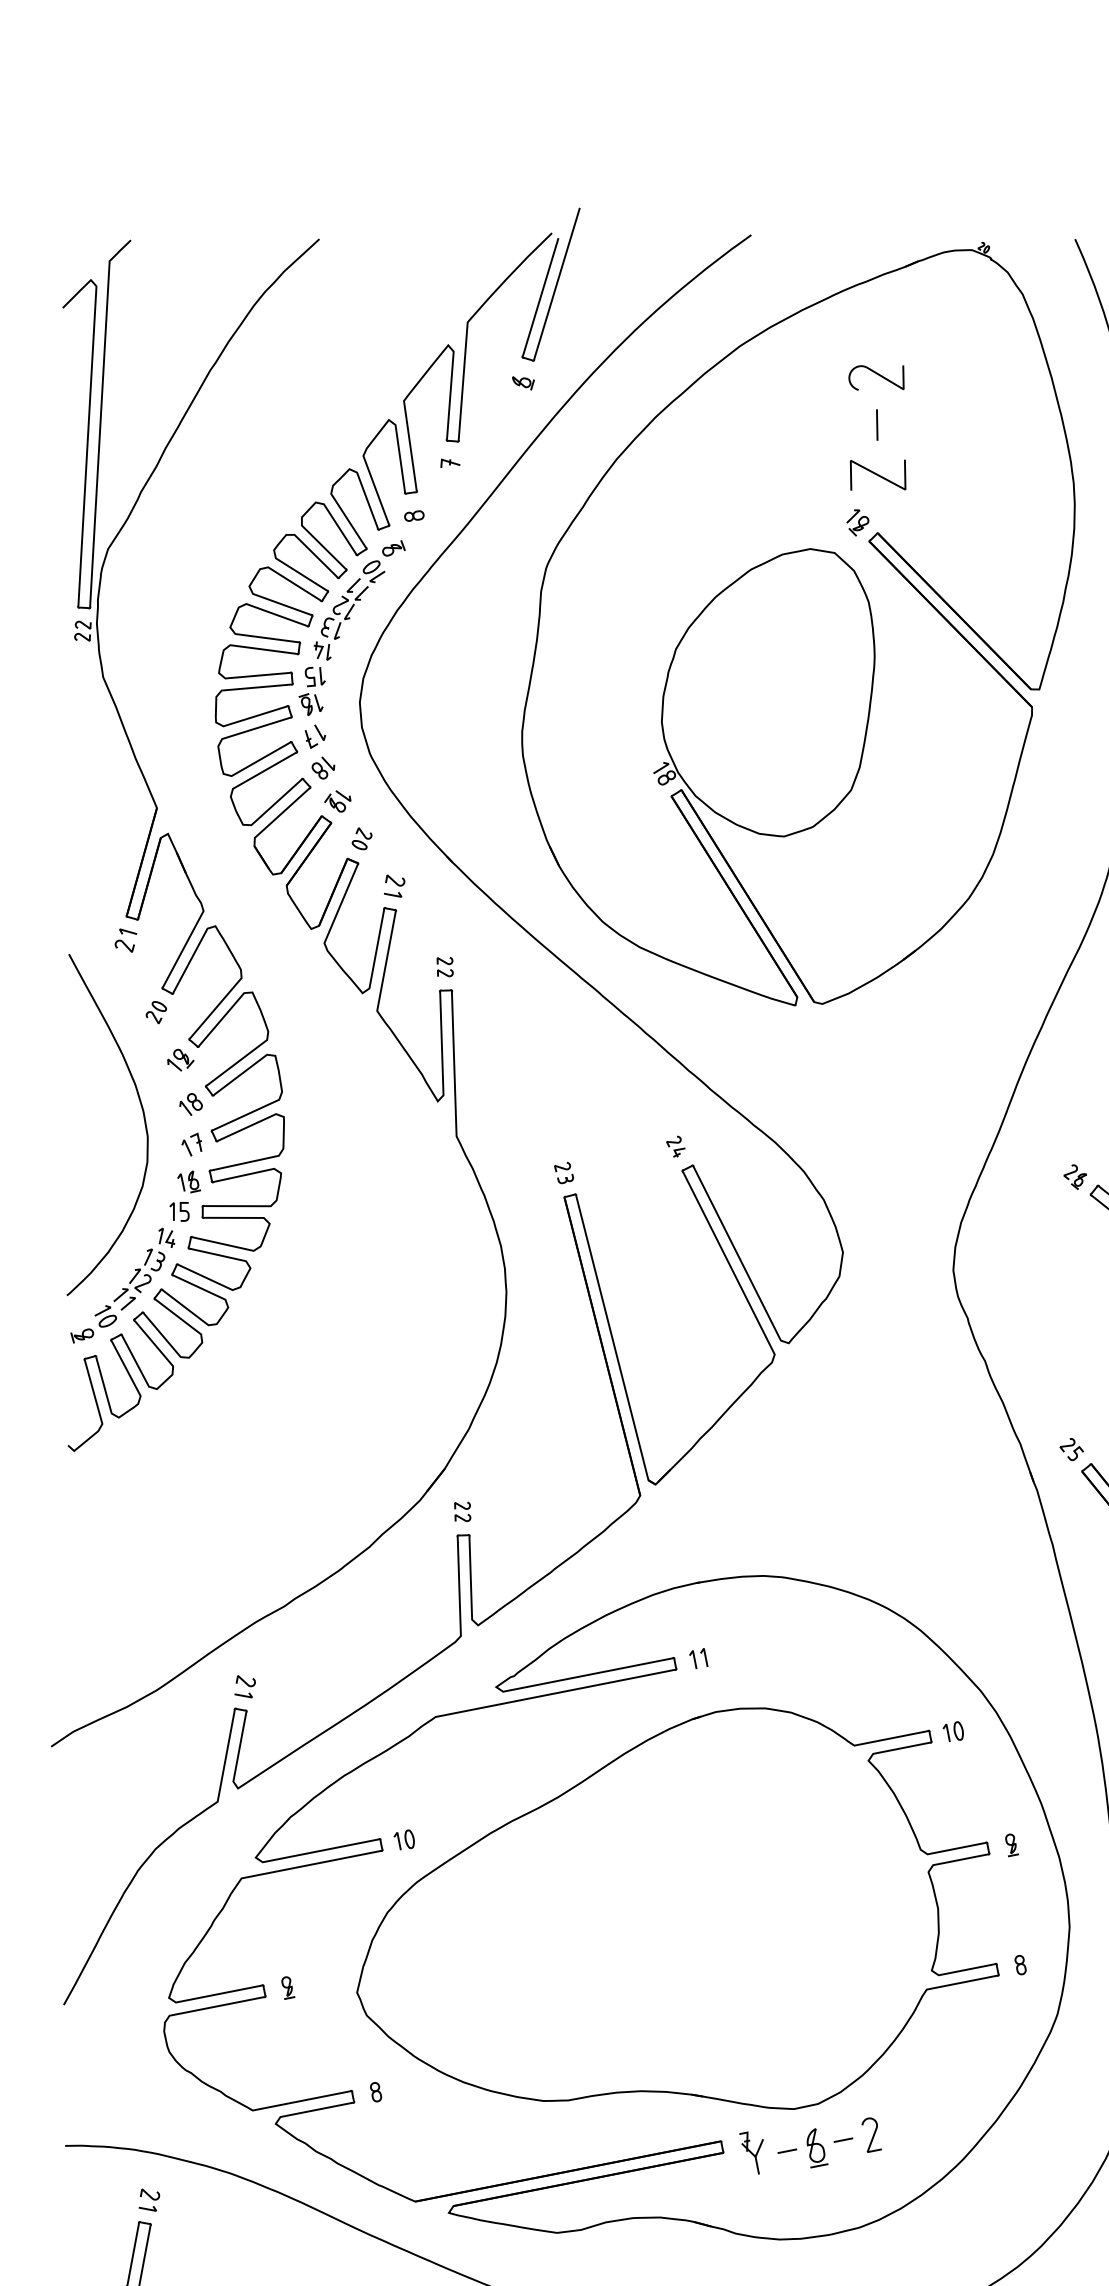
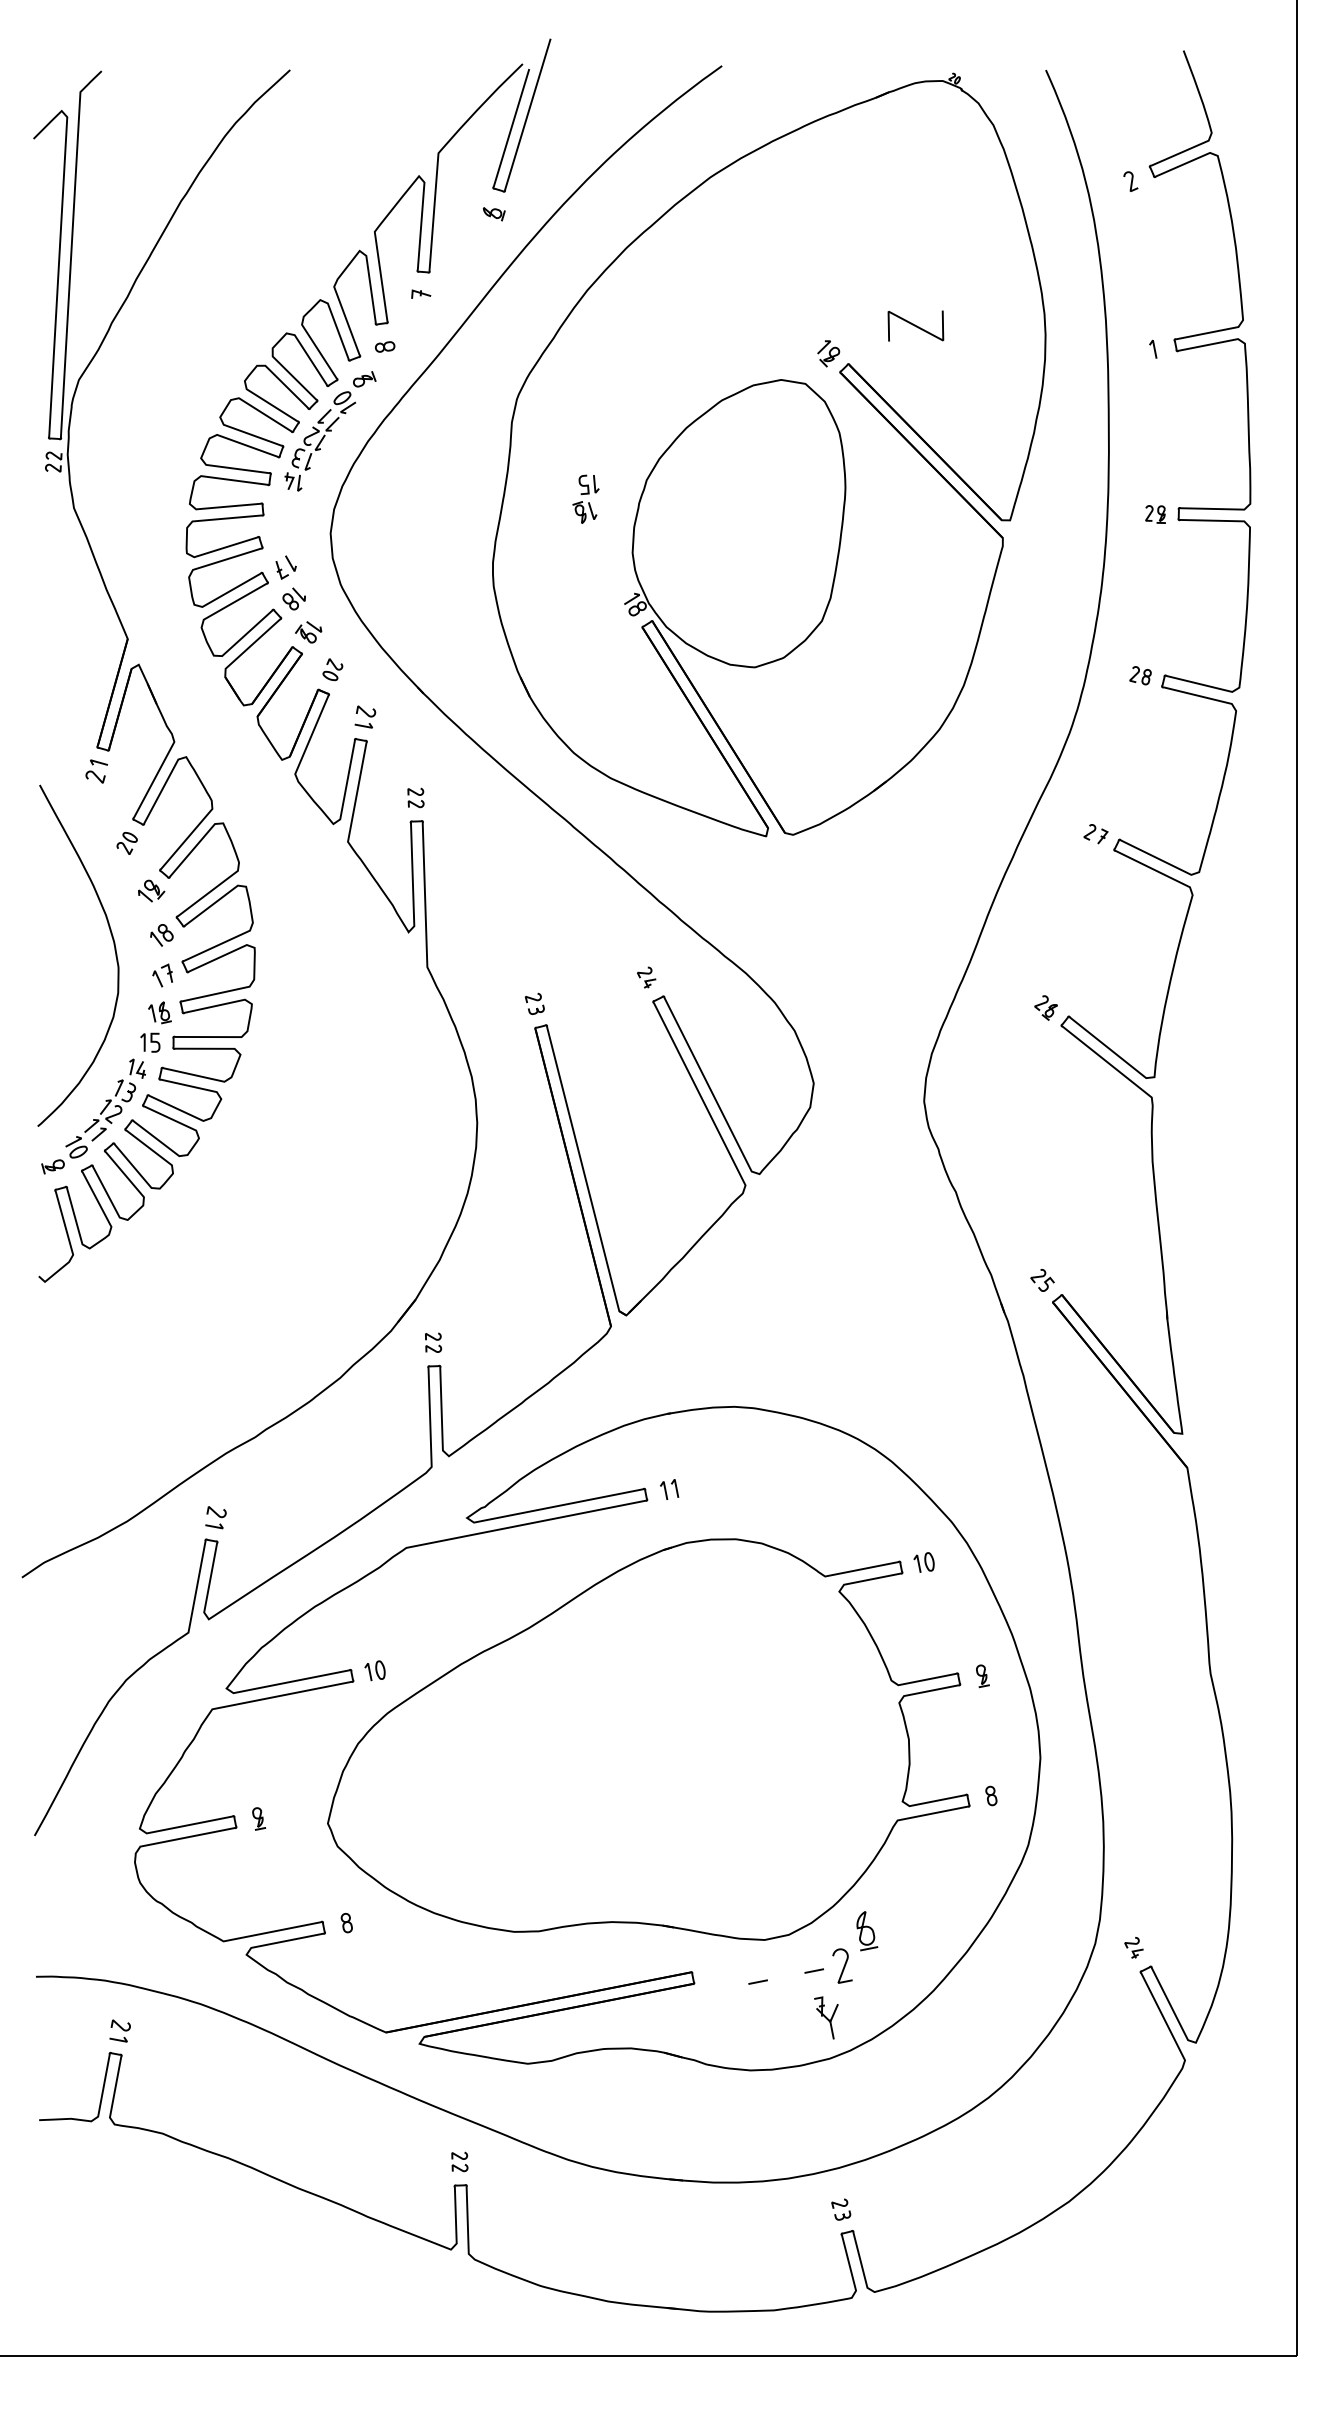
curve: (878, 375) -> (849, 206), removed
line: (876, 424) -> (847, 255), removed
line: (877, 474) -> (915, 325), moved
part: (311, 690) -> (585, 498), moved
part: (817, 2148) -> (867, 1931), moved
part: (751, 2152) -> (826, 2017), moved

